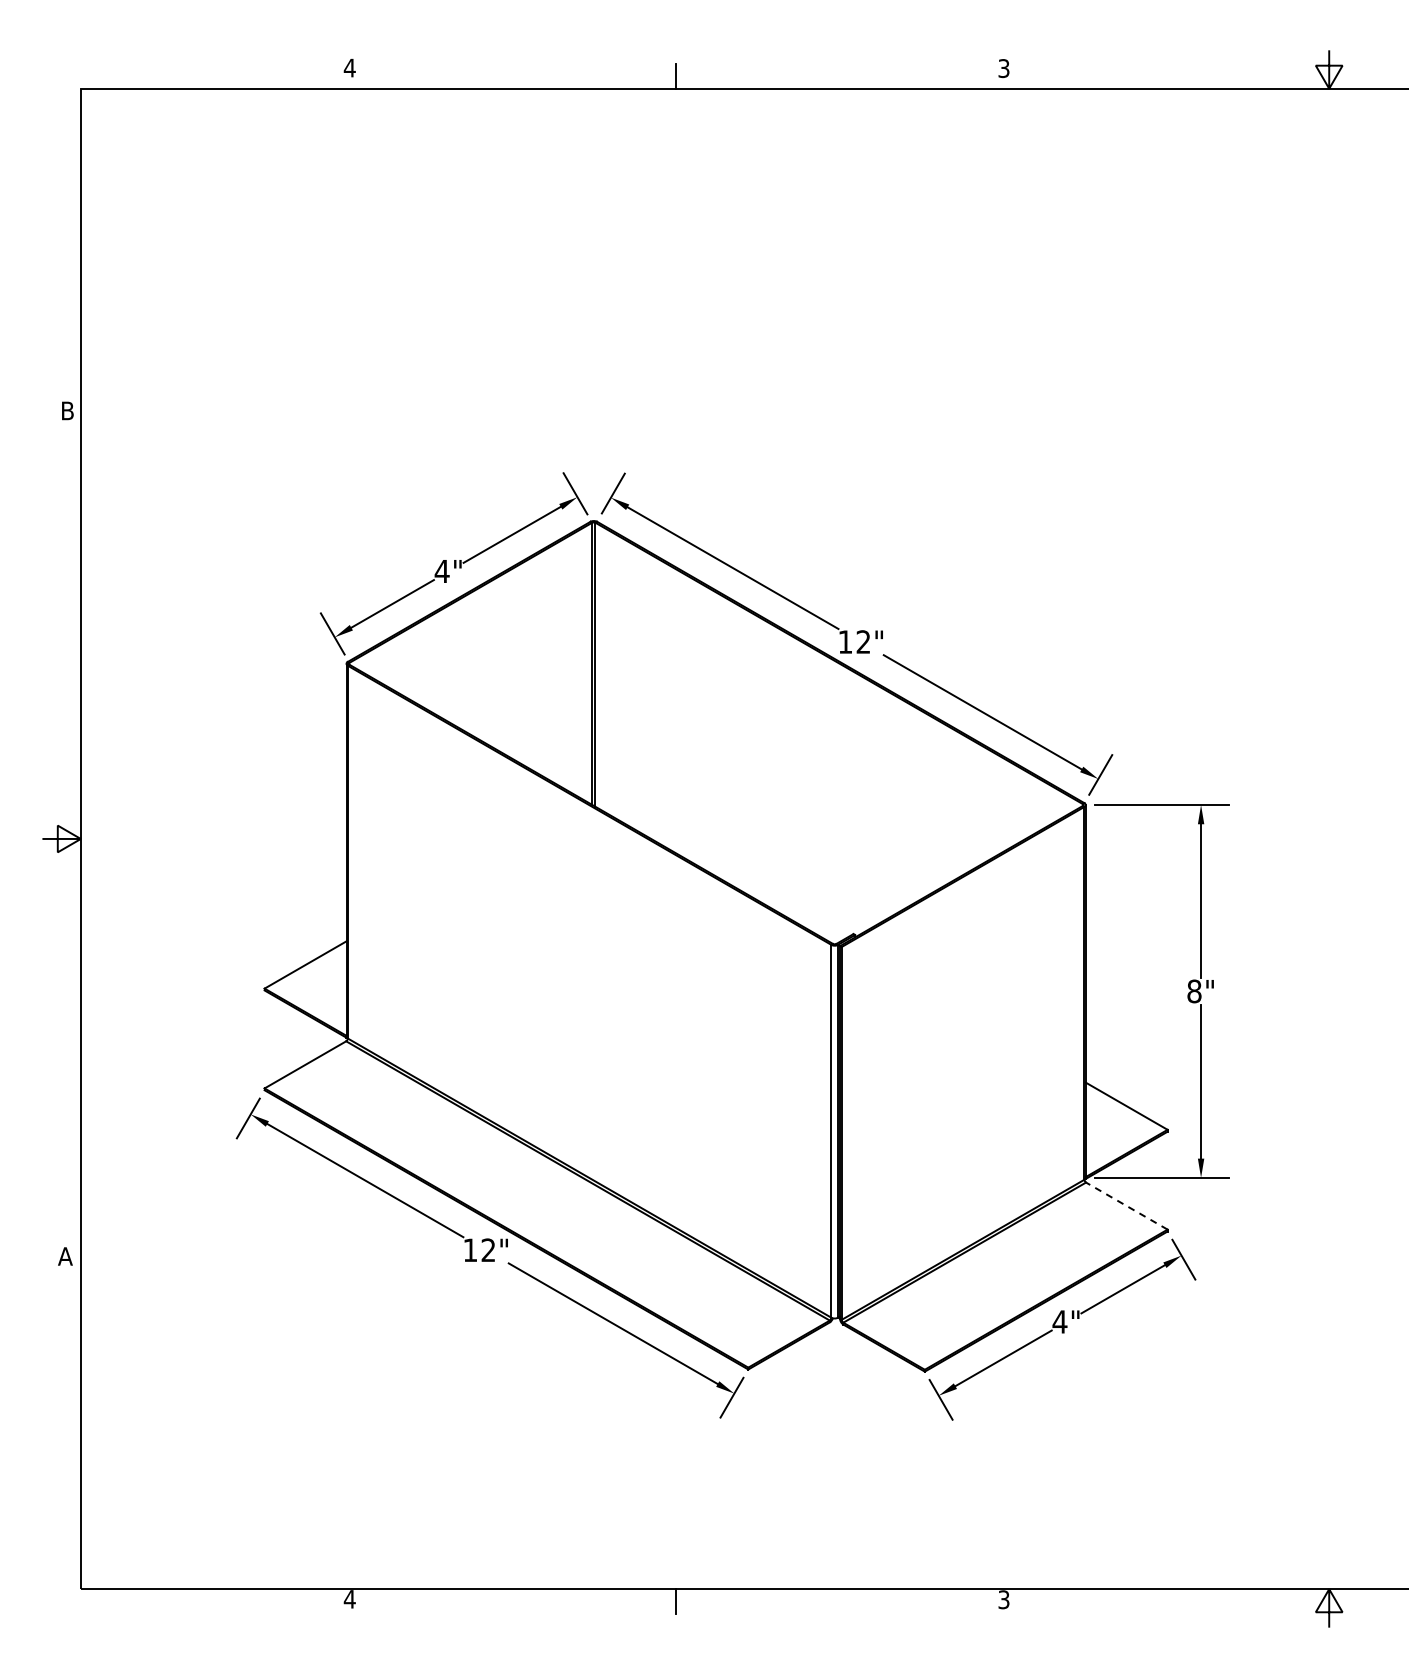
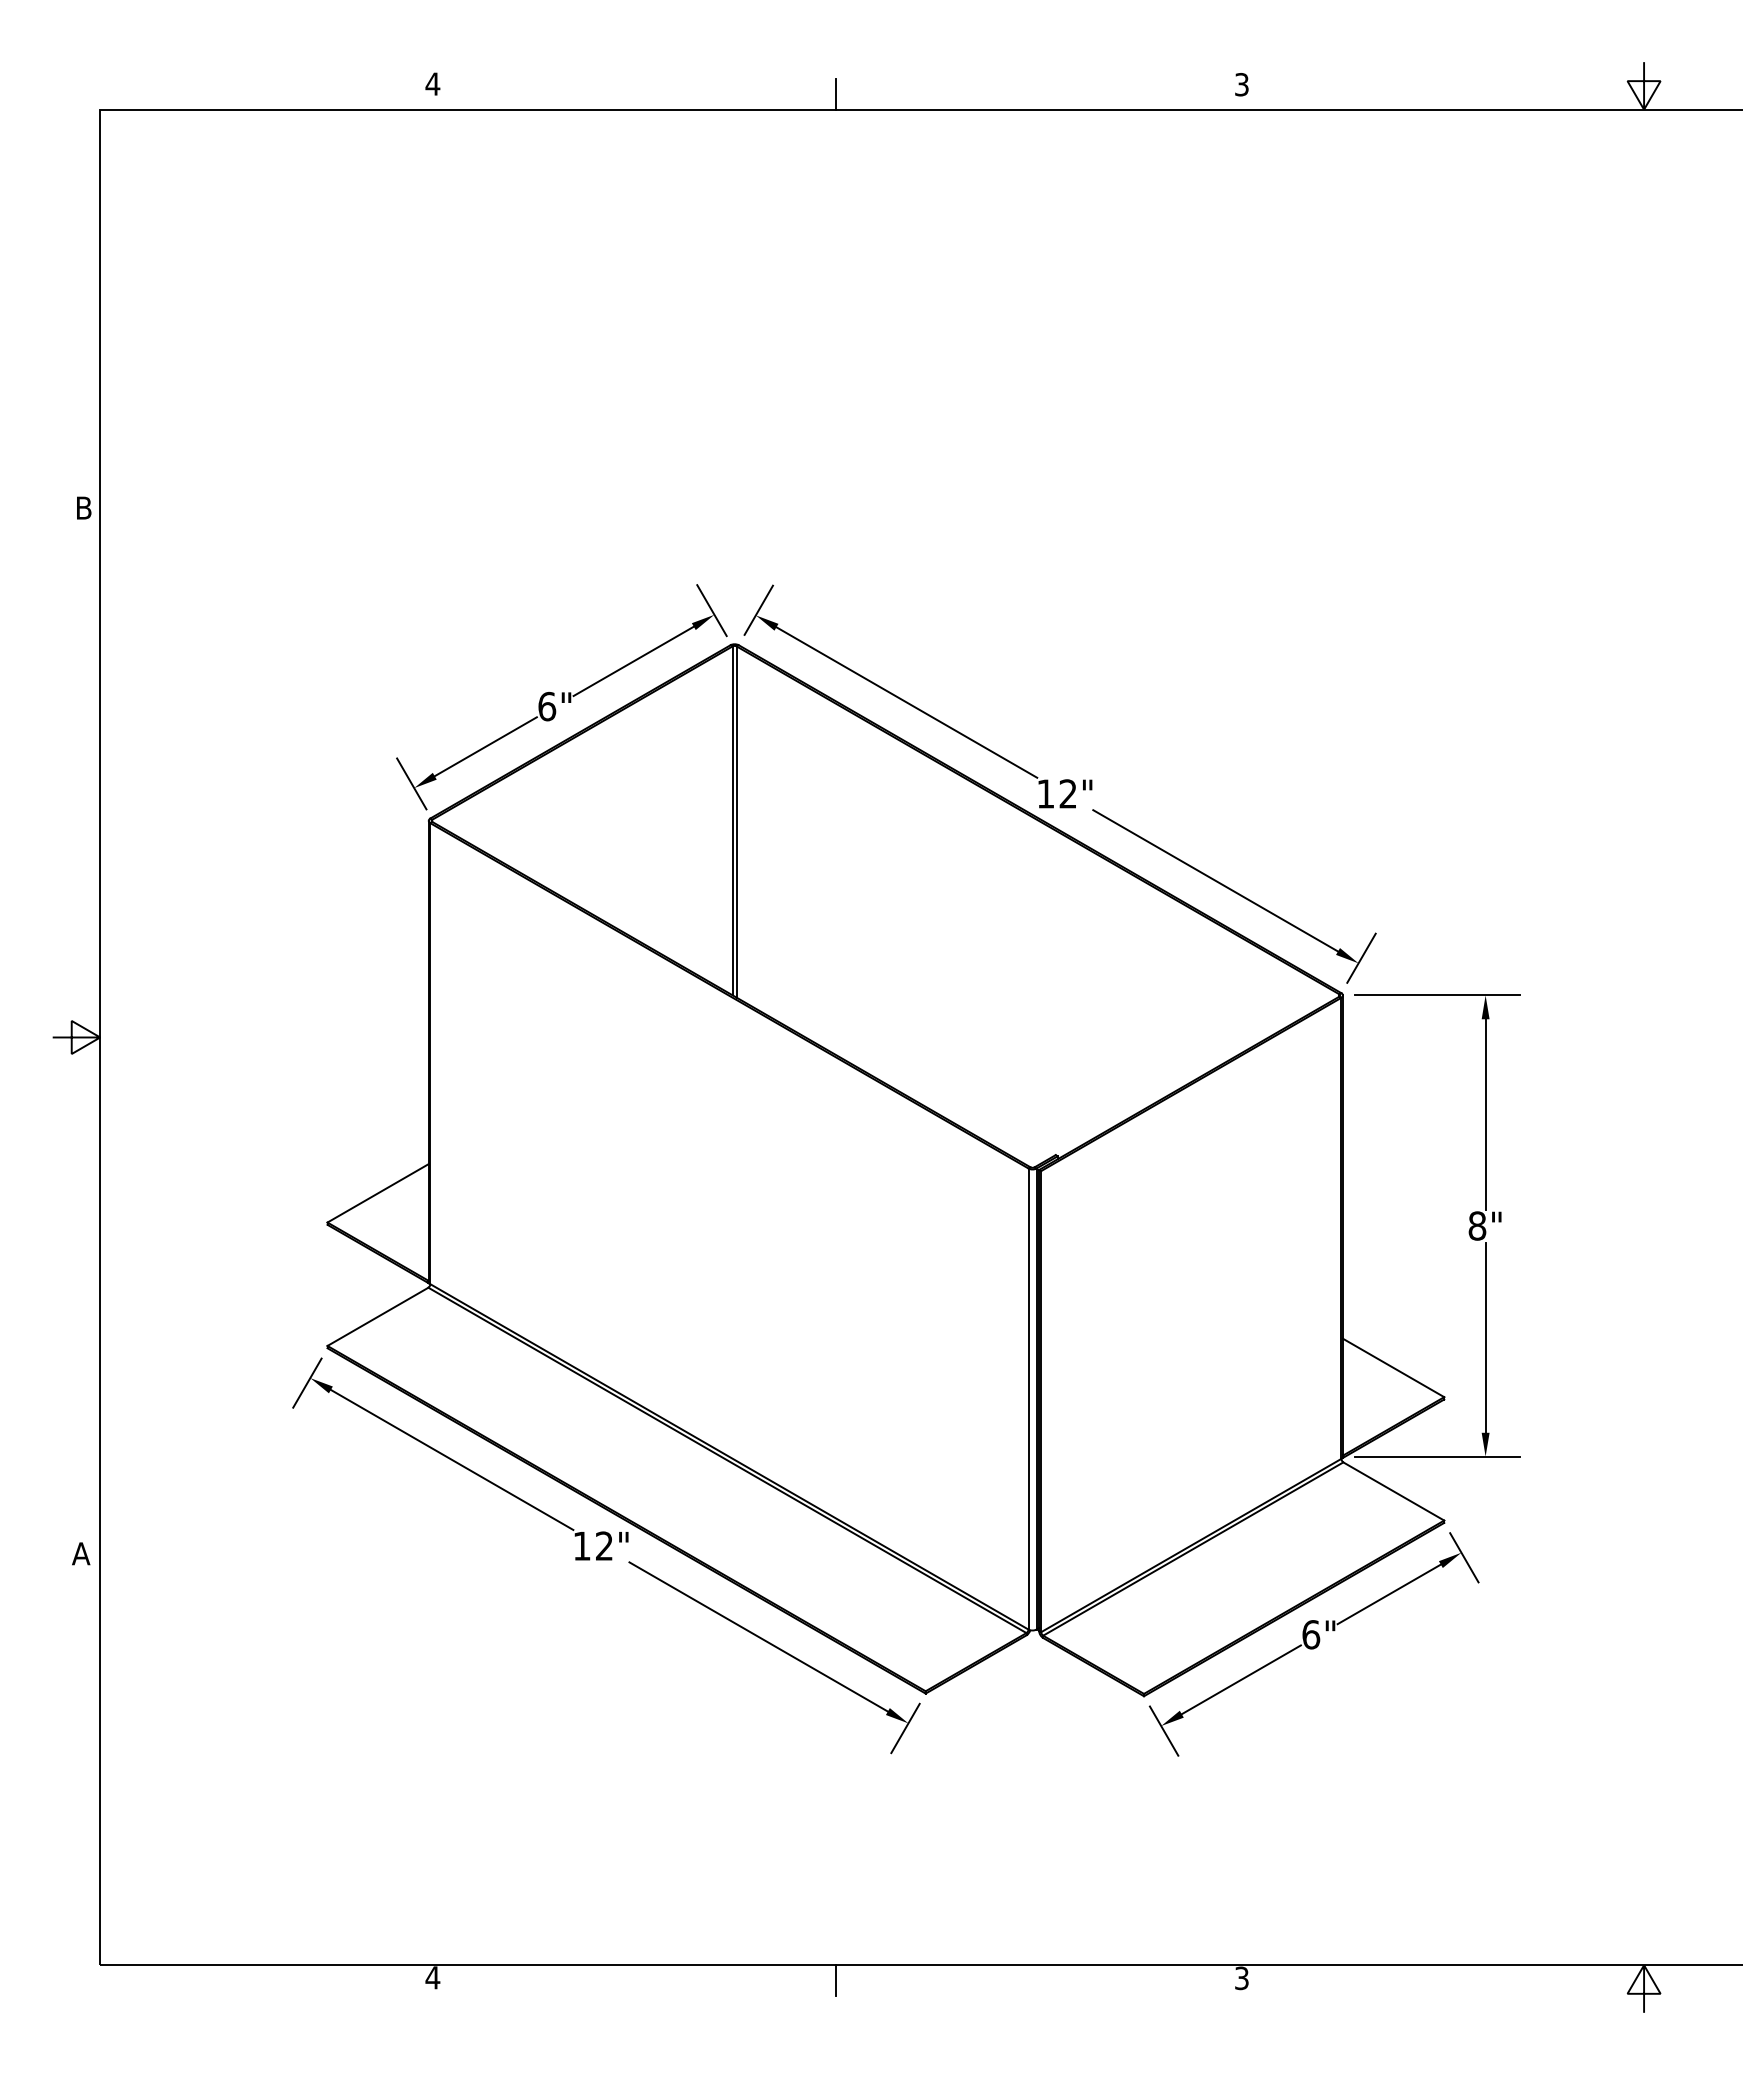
text: (441, 571) -> (546, 706), 4" -> 6"
line: (1126, 1205) -> (1393, 1490), dashed -> solid
text: (1059, 1321) -> (1310, 1634), 4" -> 6"

